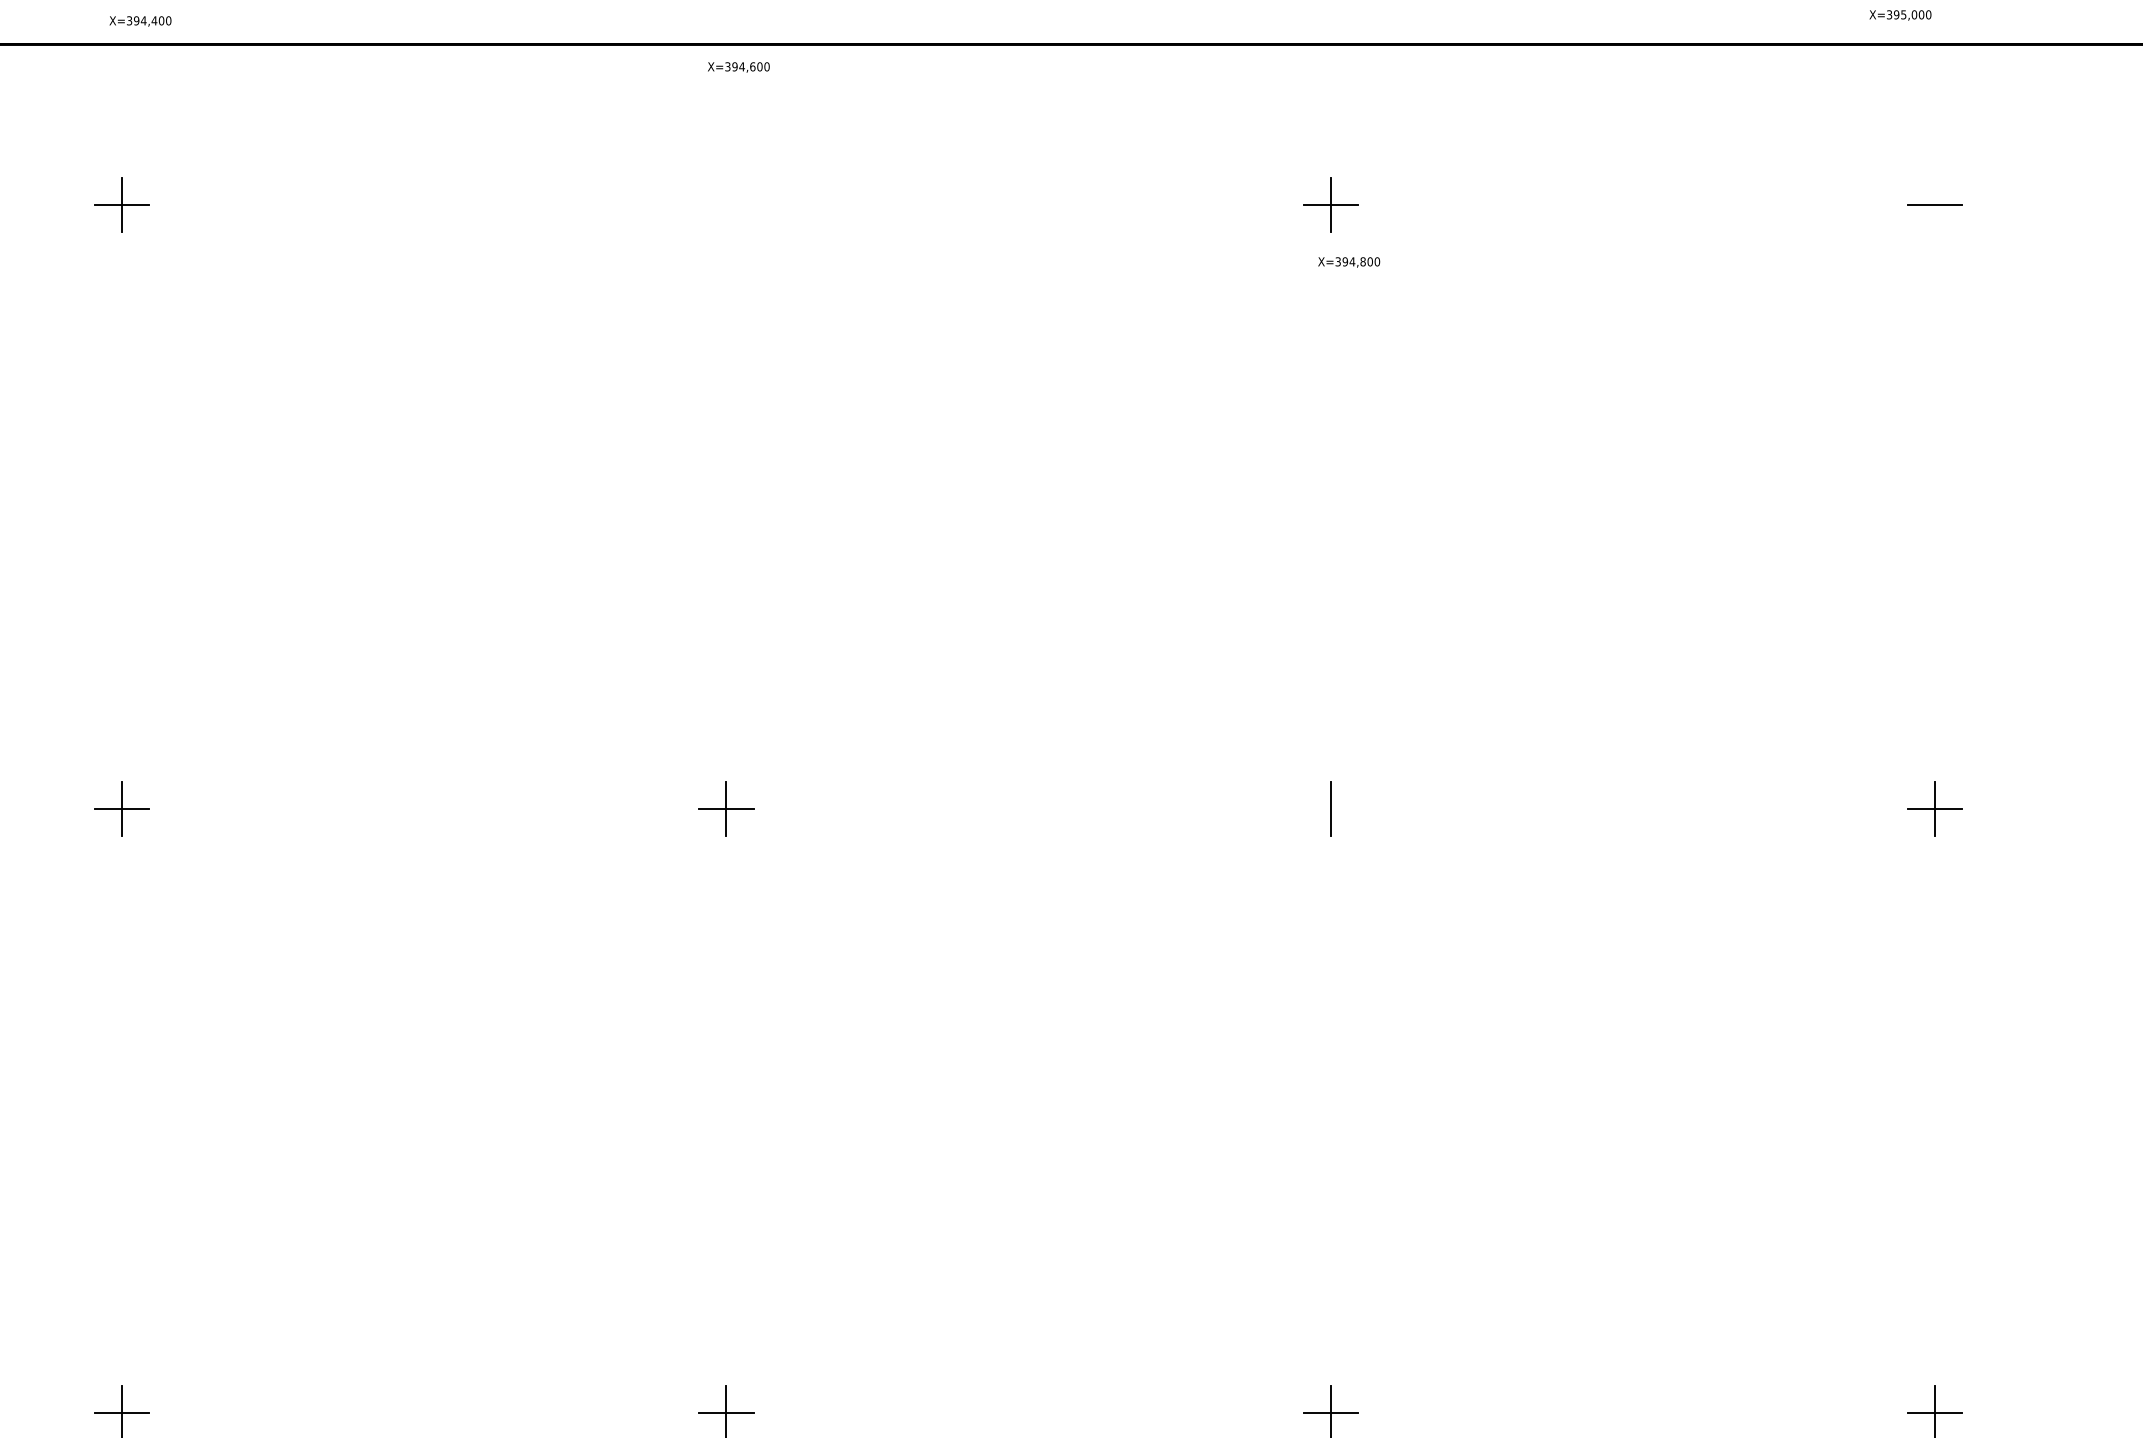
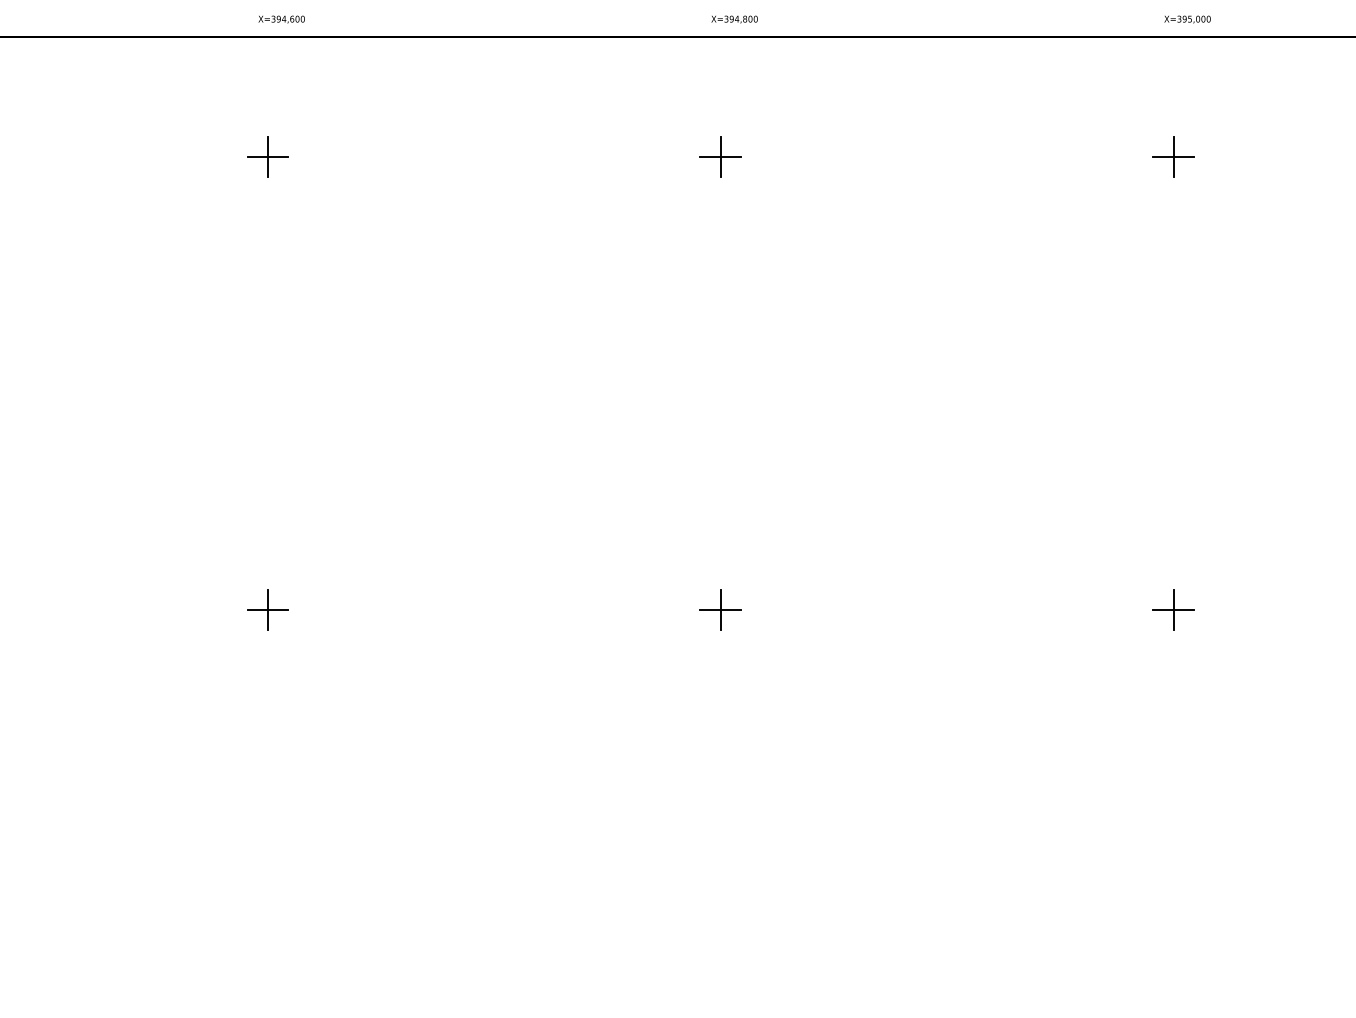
text: (1900, 15) -> (1187, 19), moved
text: (738, 67) -> (281, 19), moved
part: (726, 204) -> (267, 156), added
line: (1935, 204) -> (1174, 156), added
text: (1349, 262) -> (734, 19), moved
line: (1330, 809) -> (720, 610), added

